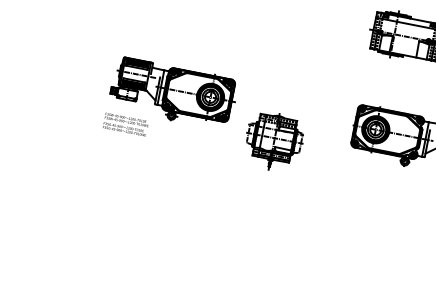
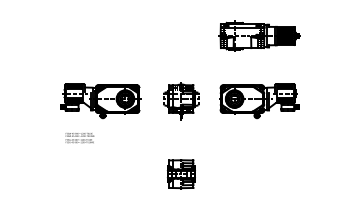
text: (124, 125) -> (79, 138), moved
part: (274, 141) -> (181, 101), moved
part: (271, 227) -> (180, 174), added

